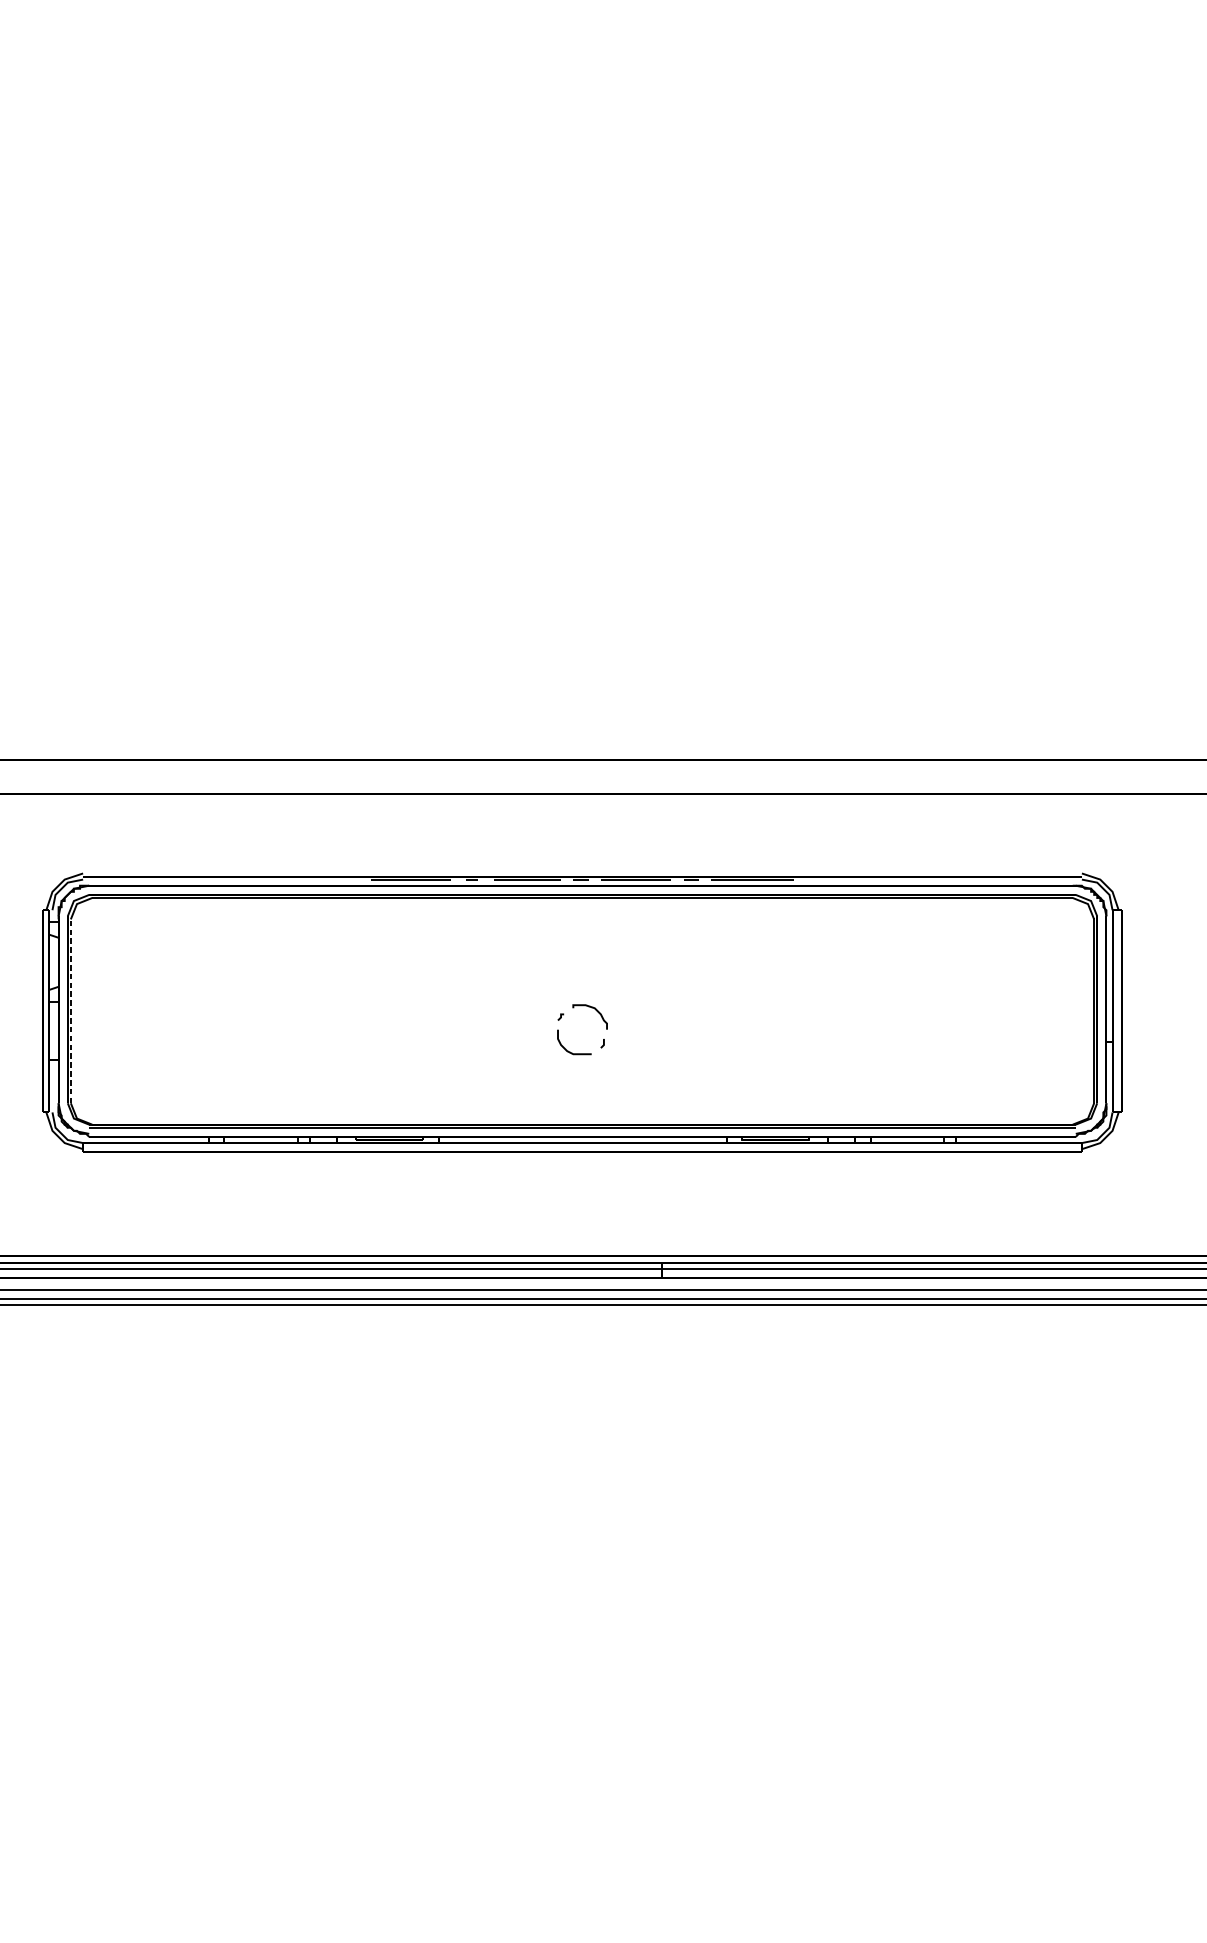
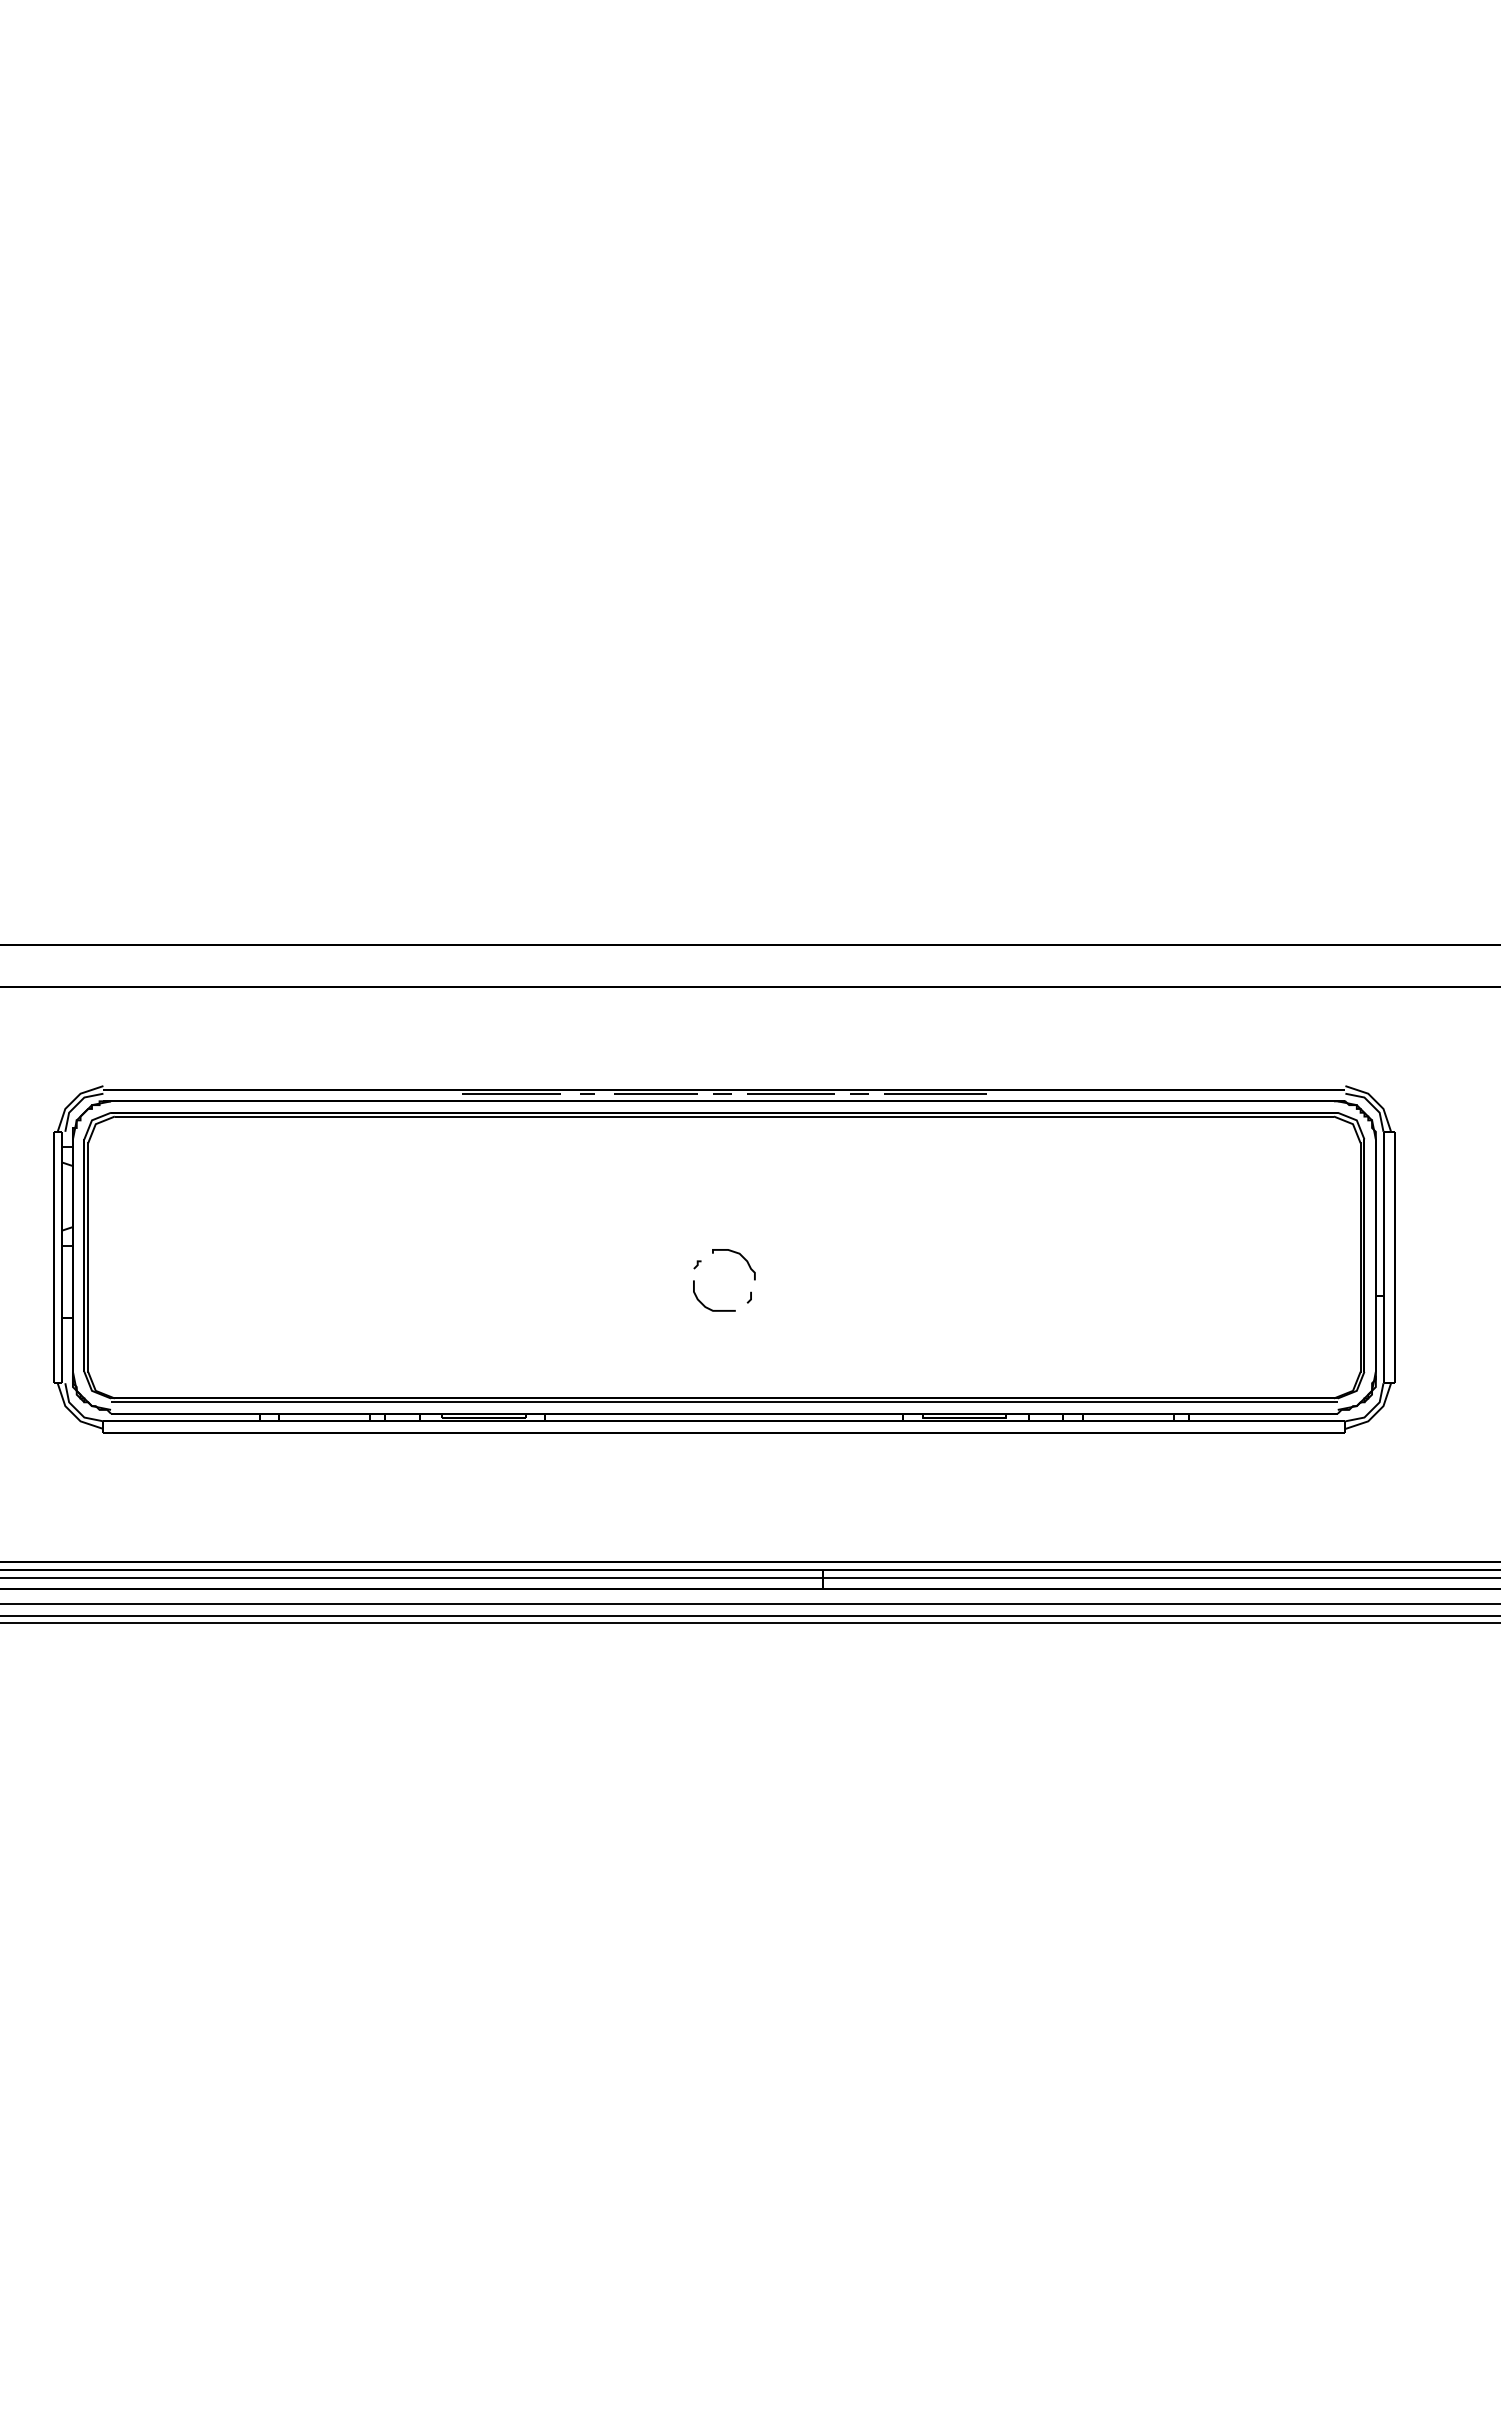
line: (71, 1011) -> (88, 1257), dashed -> solid

